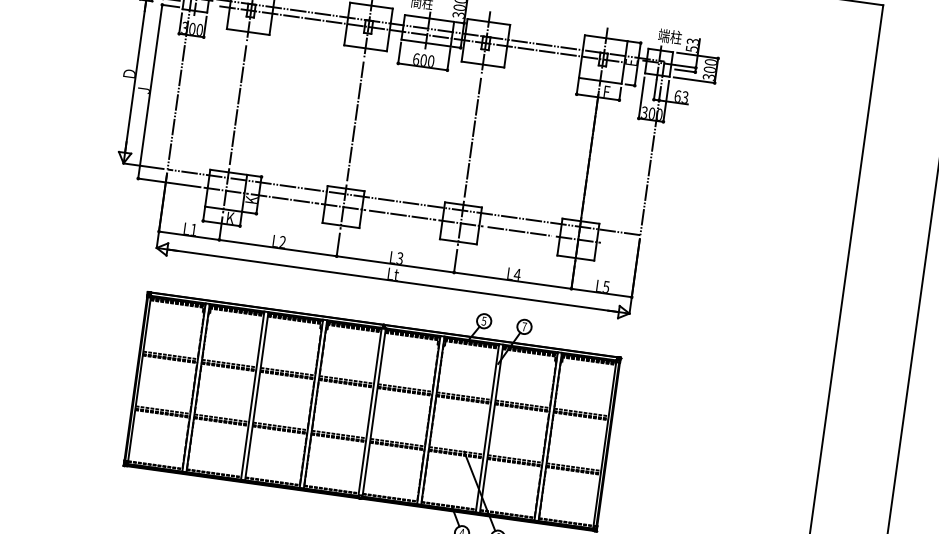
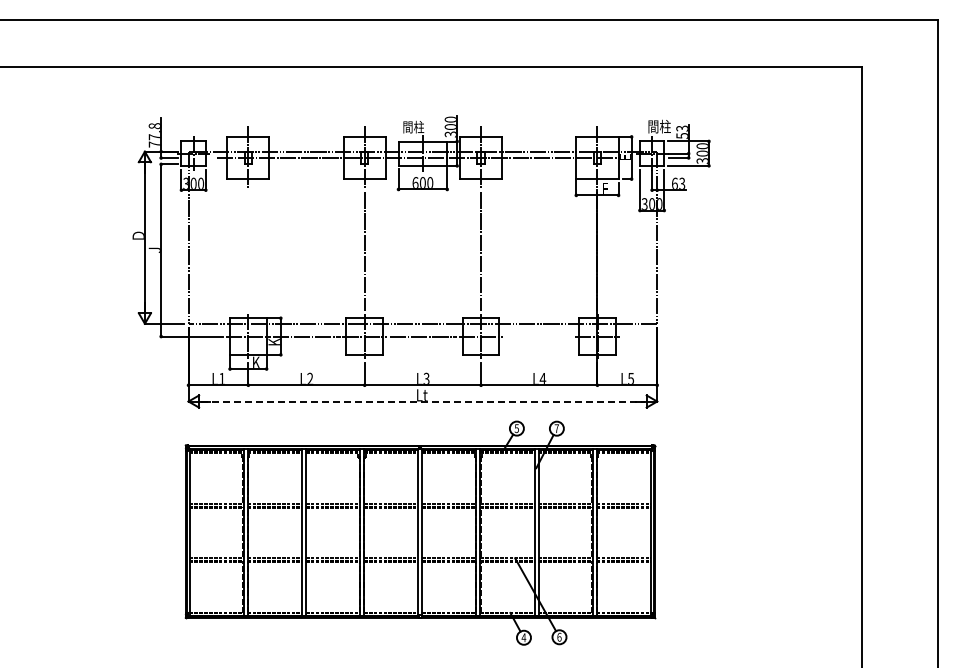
text: (664, 35) -> (653, 126), 端柱 -> 間柱
line: (238, 105) -> (248, 251), removed
line: (519, 231) -> (539, 336), removed
line: (393, 280) -> (423, 401), solid -> dashed

